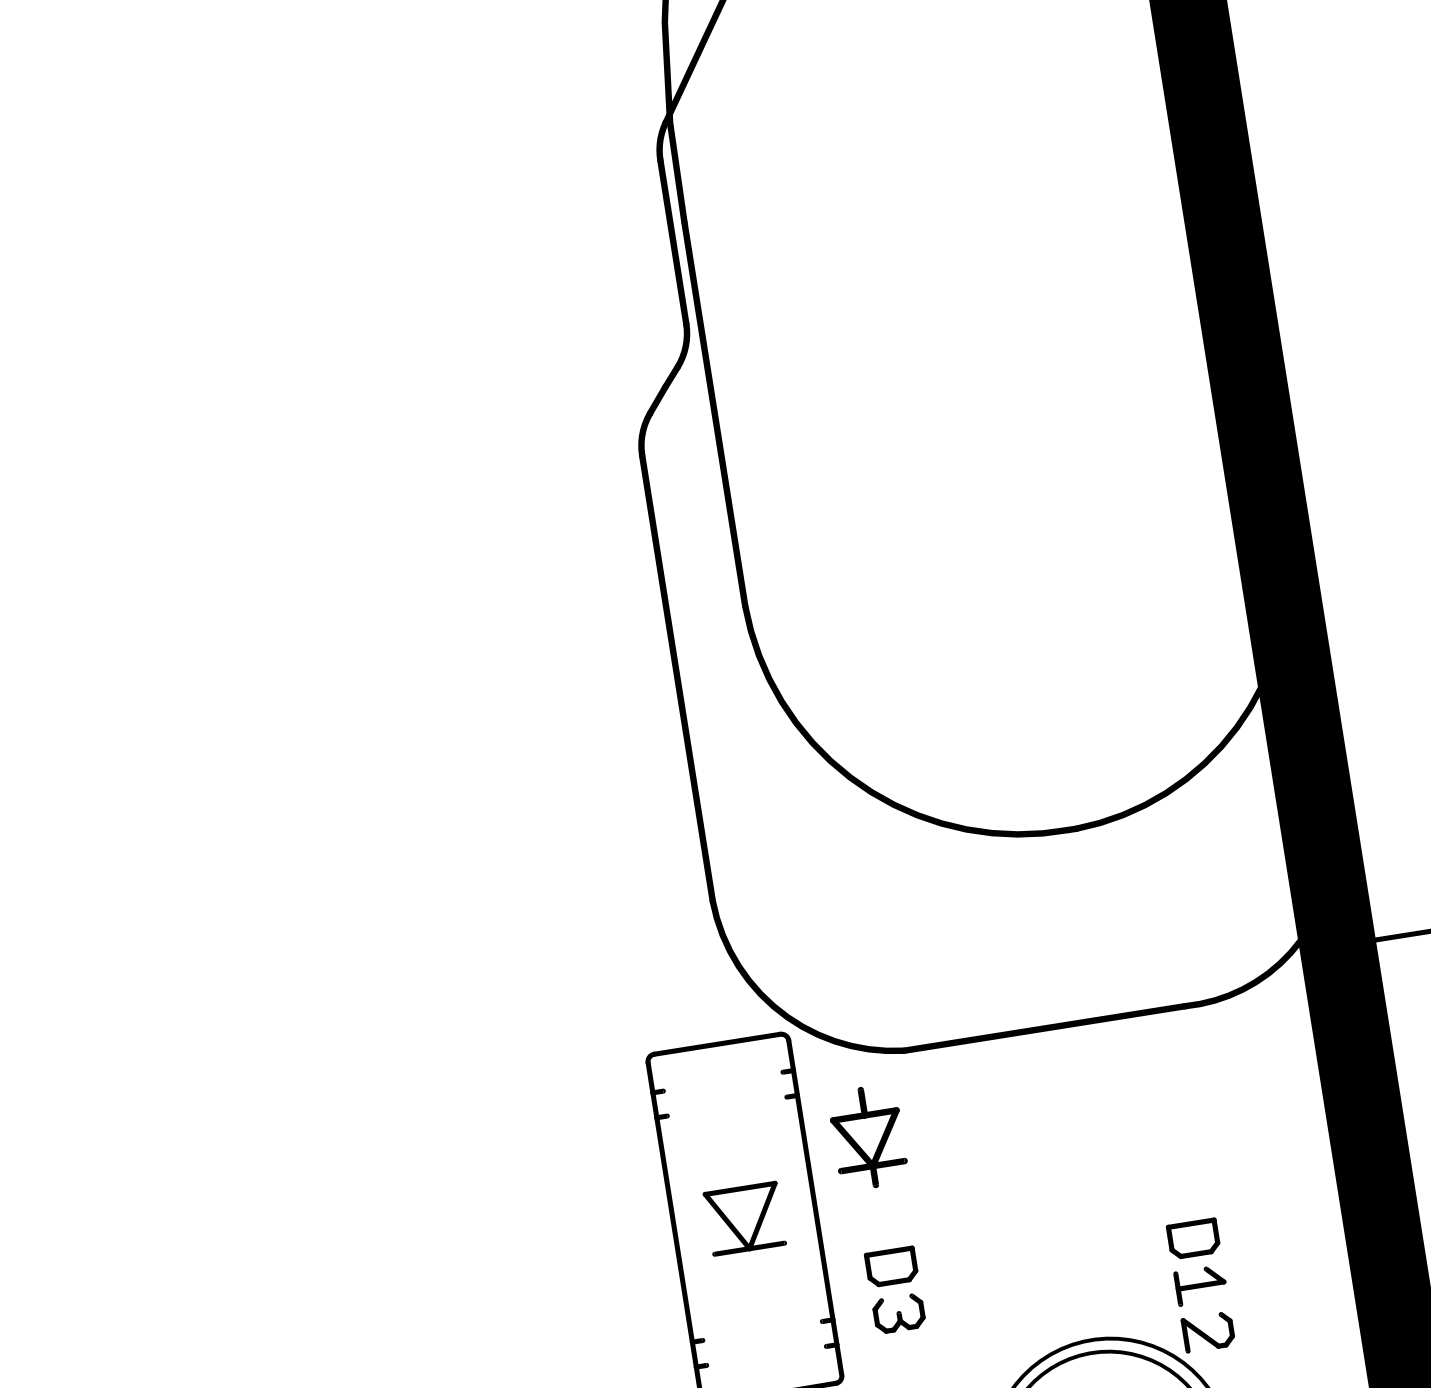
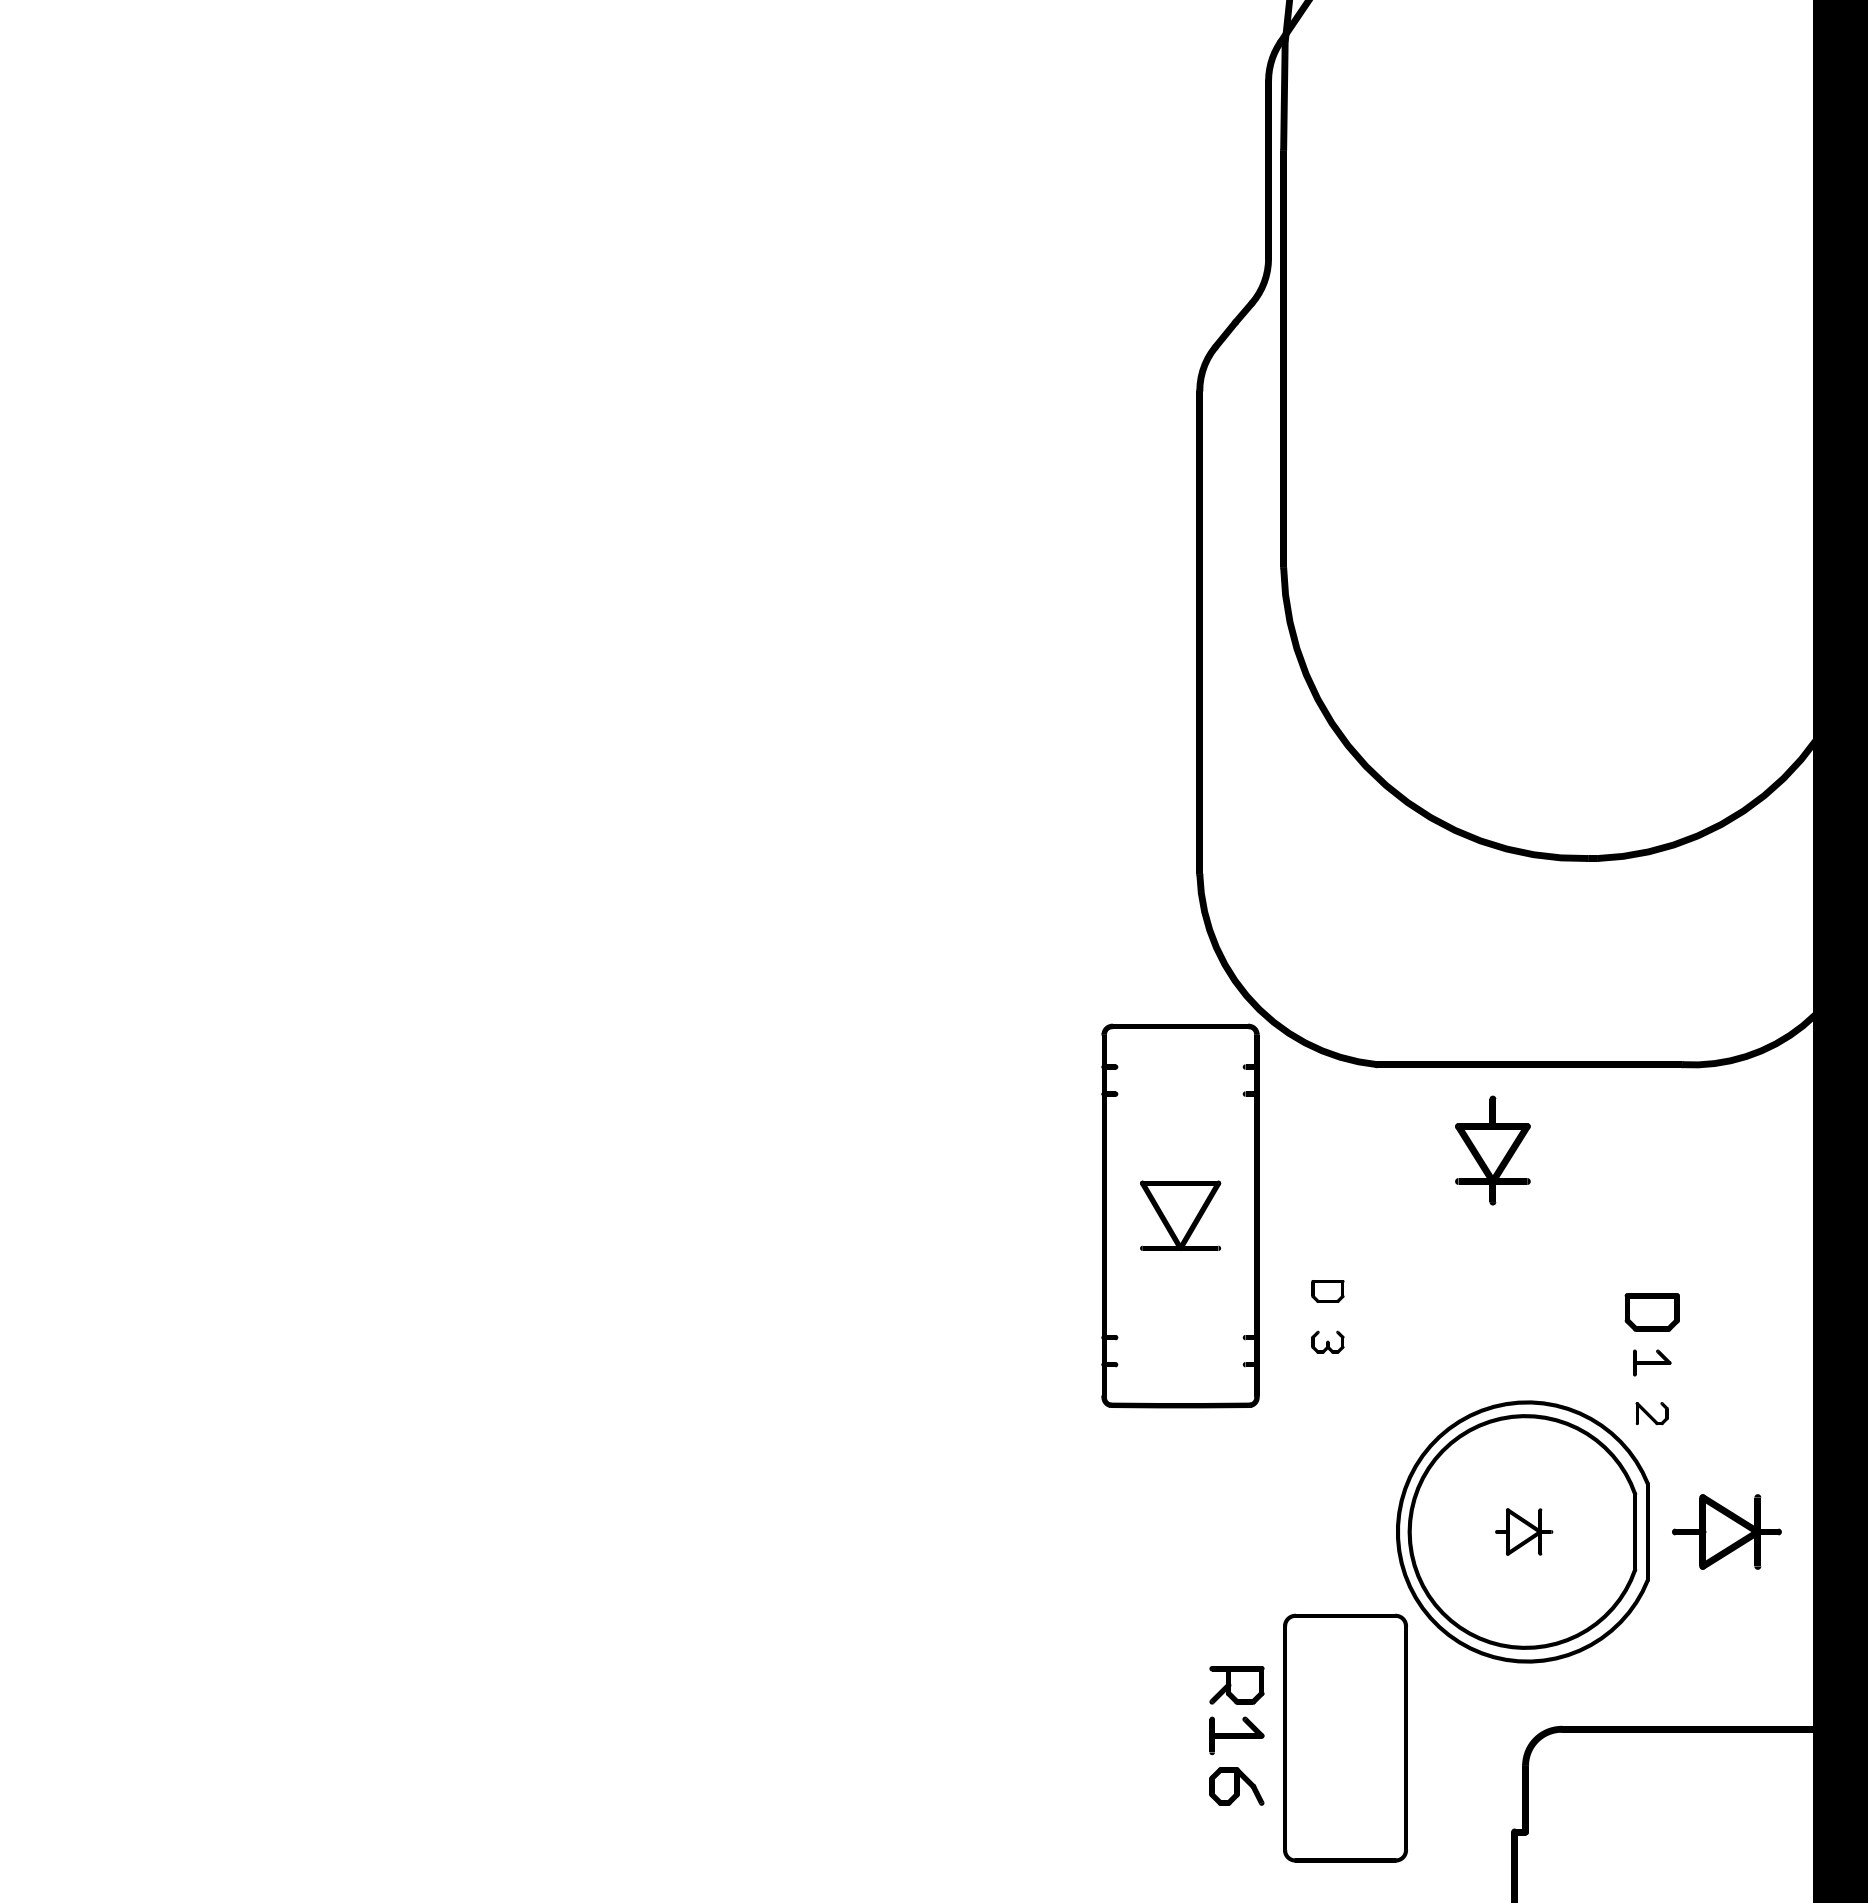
part: (867, 1137) -> (1492, 1150), moved
part: (891, 1267) -> (1327, 1291), size x0.6
part: (1200, 1285) -> (1651, 1362), size x0.7
part: (898, 1314) -> (1327, 1342), size x0.6
part: (1207, 1332) -> (1651, 1413), size x0.6

